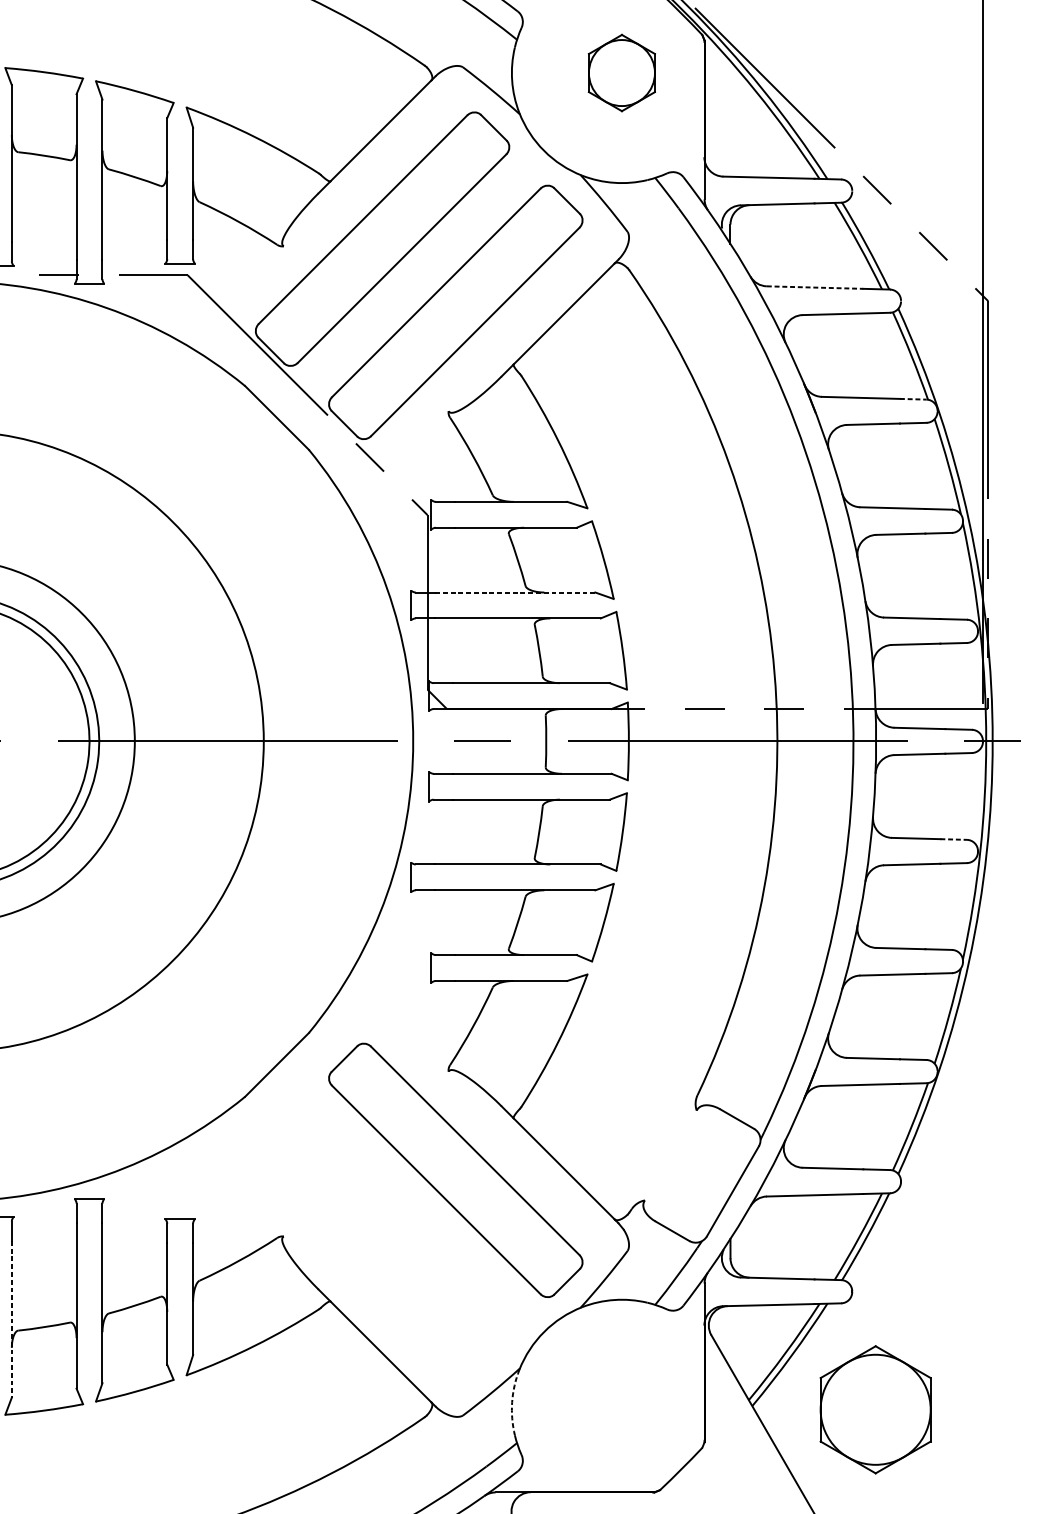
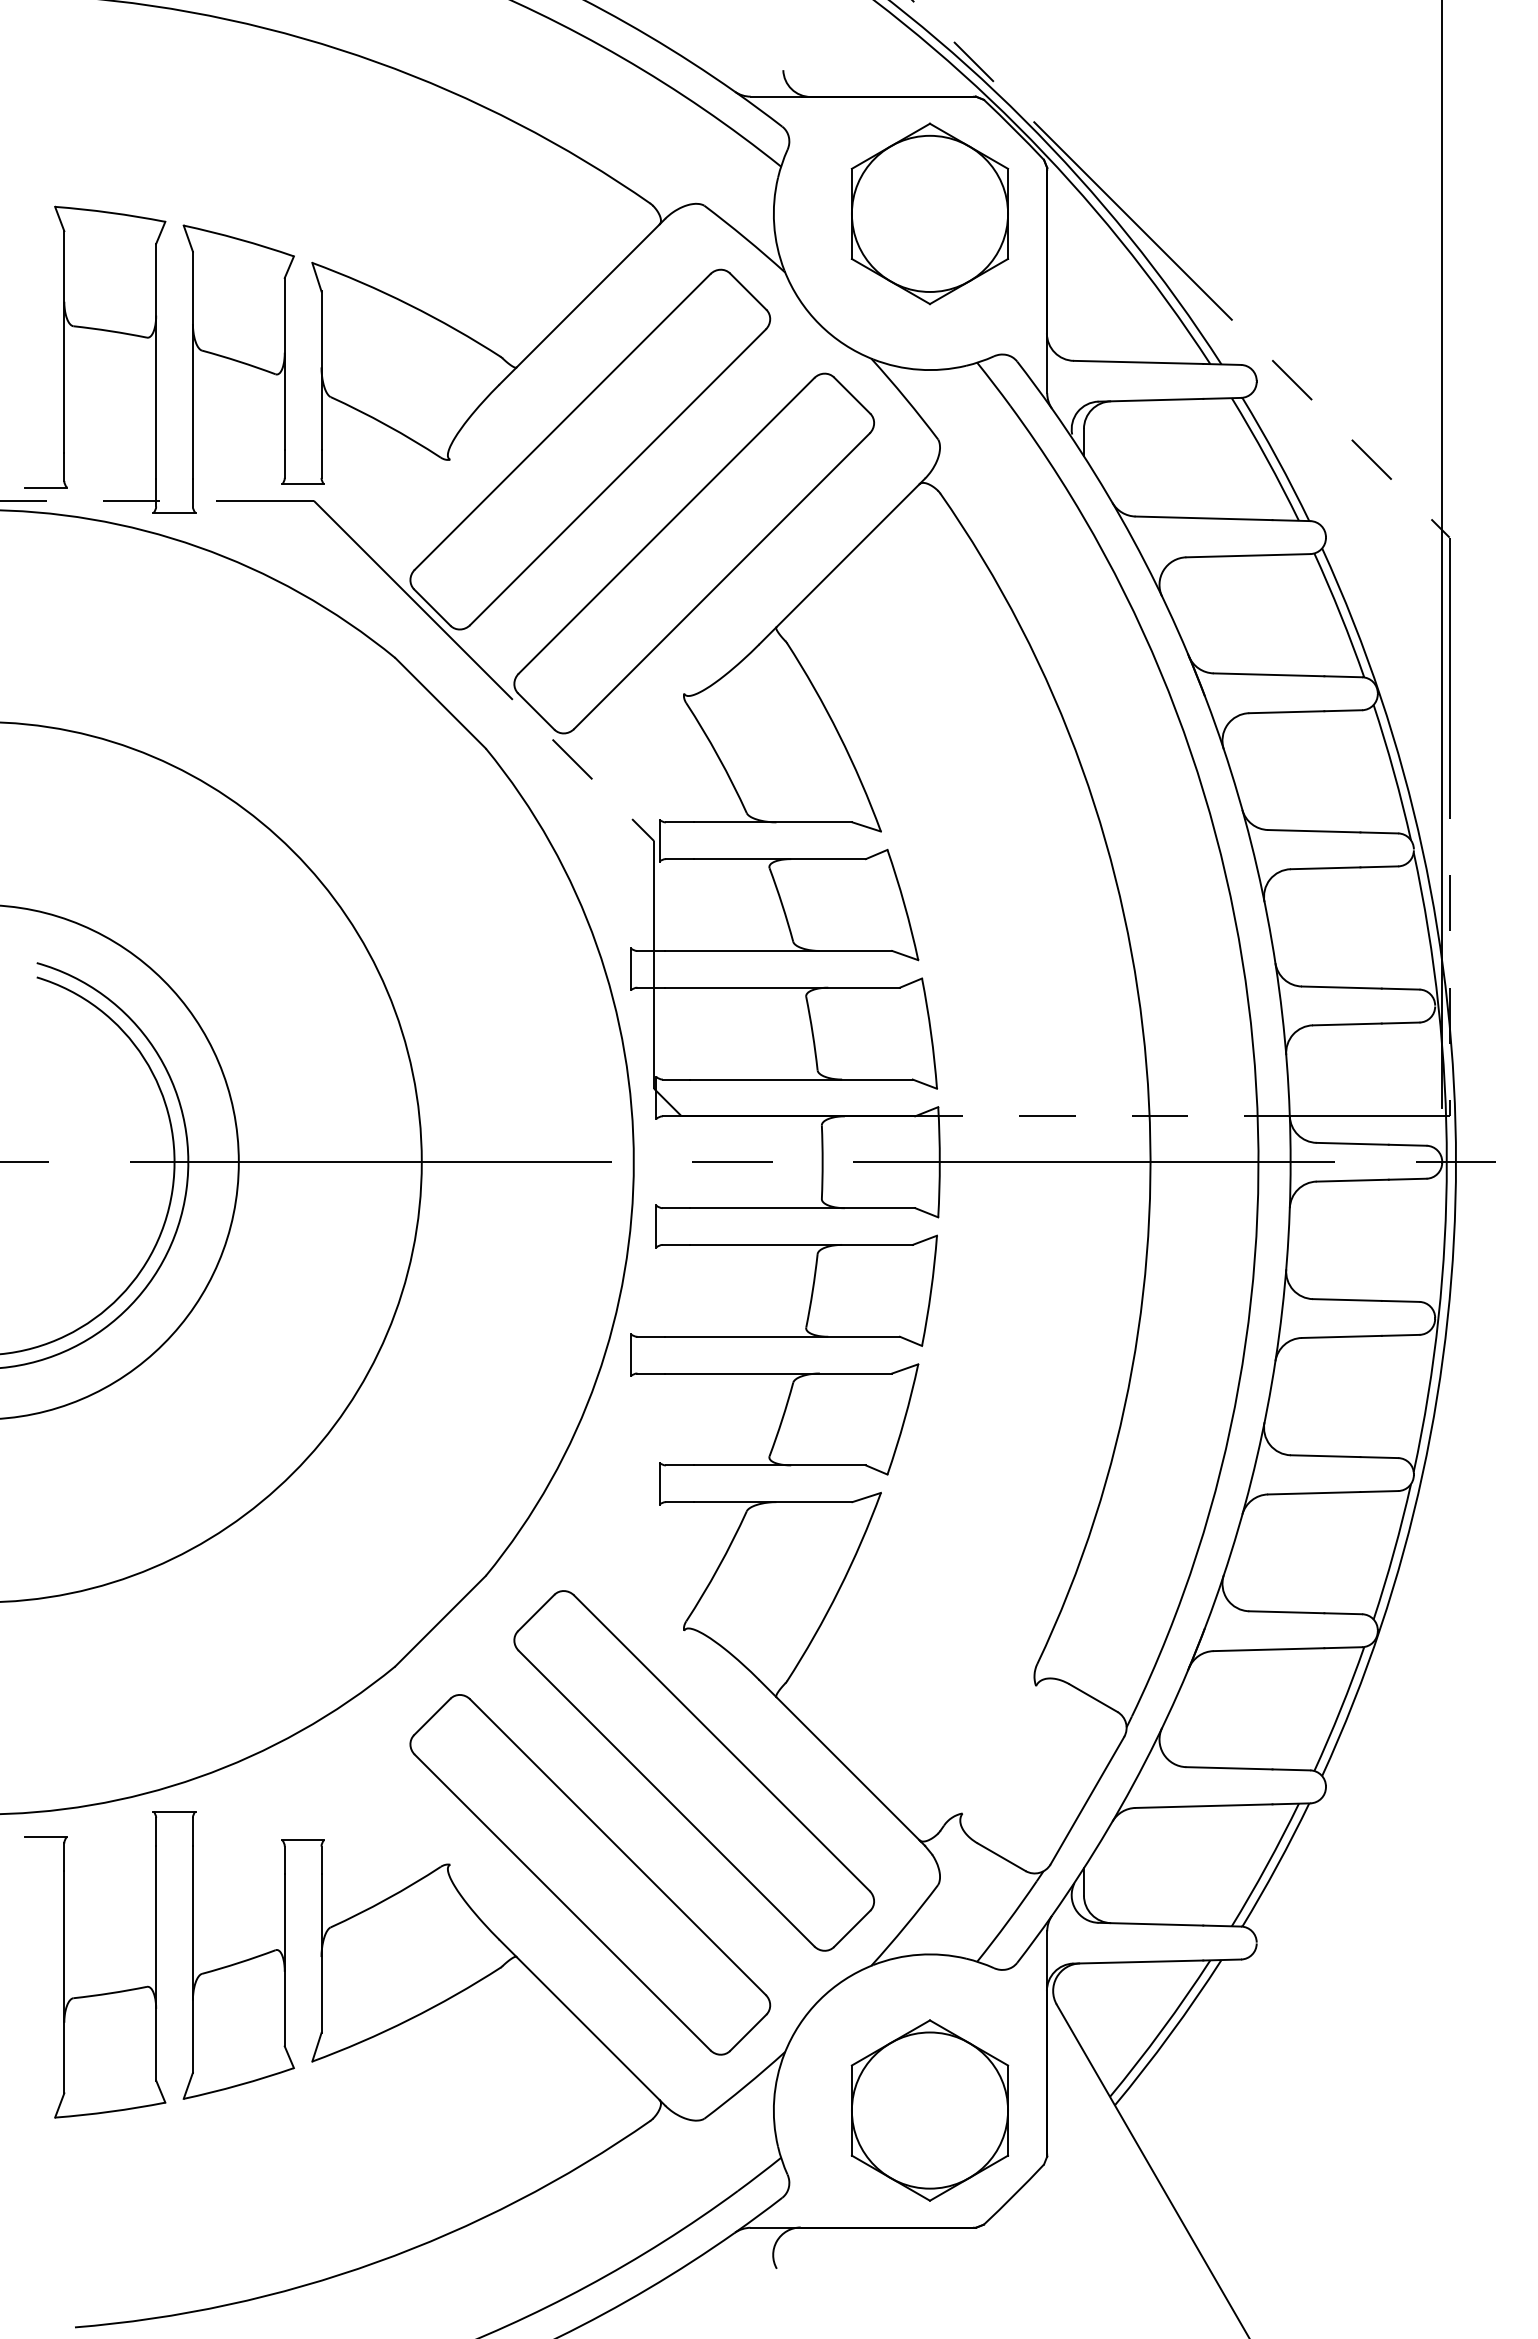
part: (621, 72) -> (929, 213), size x1.67
line: (815, 287) -> (1204, 518), dashed -> solid
line: (913, 399) -> (1343, 676), dashed -> solid
line: (515, 592) -> (778, 950), dashed -> solid
line: (953, 839) -> (1400, 1301), dashed -> solid
part: (382, 1243) -> (590, 1874), added
line: (11, 1319) -> (64, 1982), dashed -> solid
arc: (512, 1402) -> (774, 2099), dashed -> solid
part: (875, 1409) -> (929, 2110), moved

